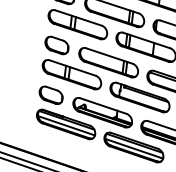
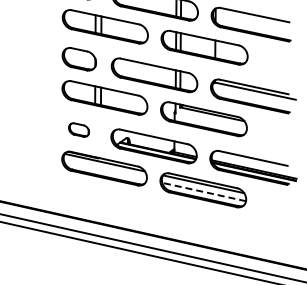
part: (50, 94) -> (78, 129), size x0.6
line: (66, 125) -> (105, 170), removed
line: (134, 149) -> (204, 192), solid -> dashed

